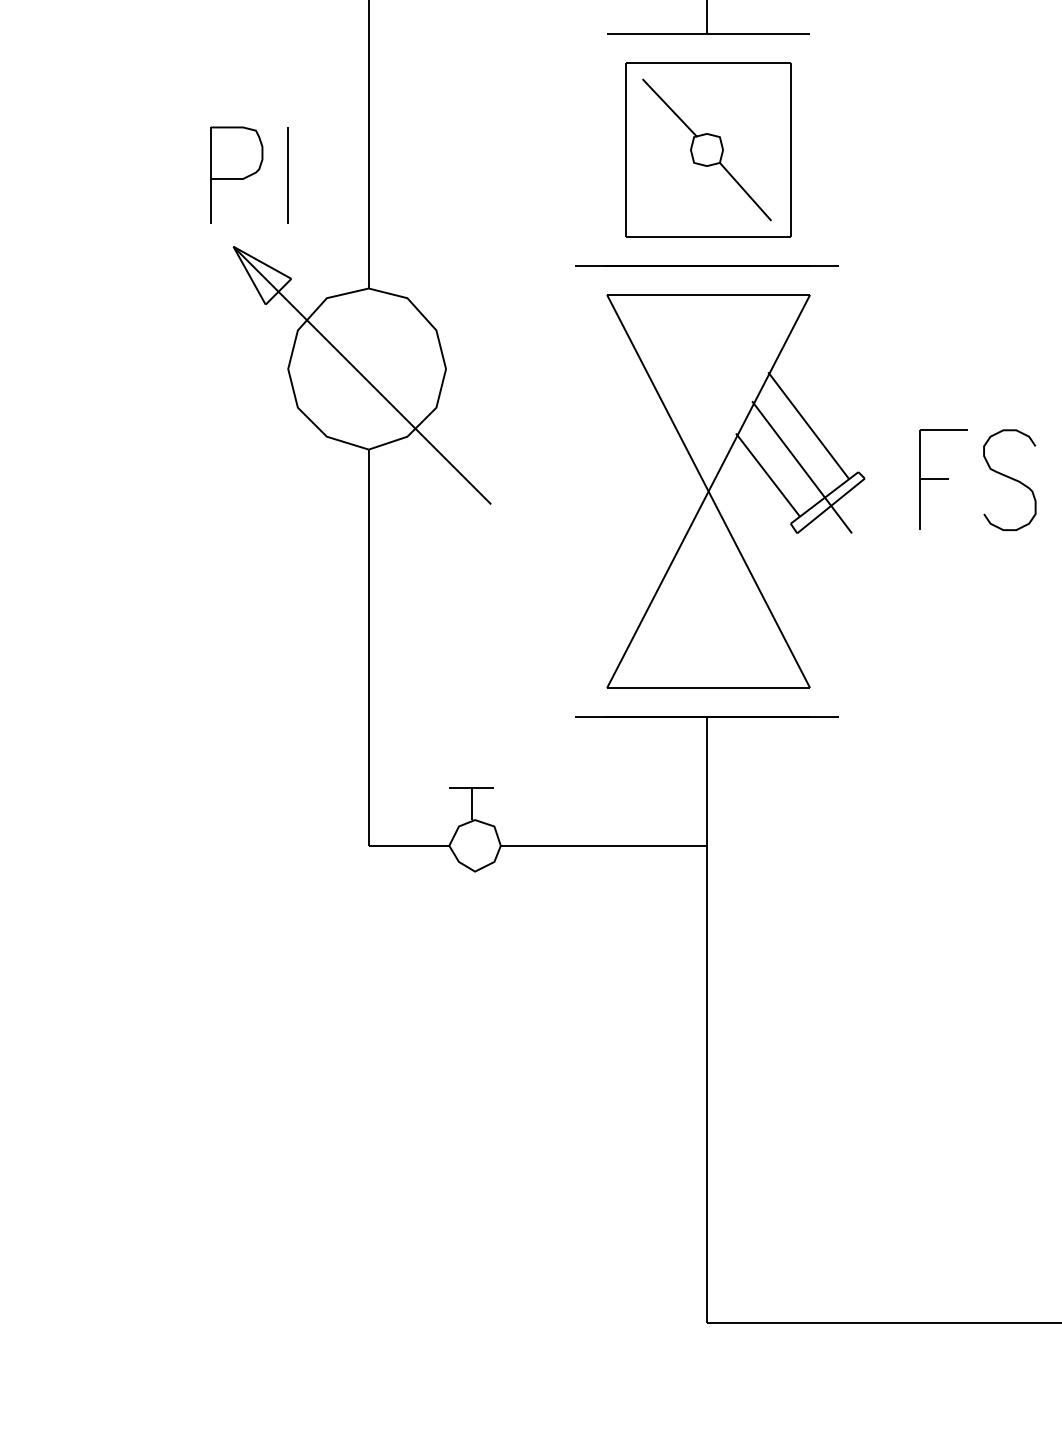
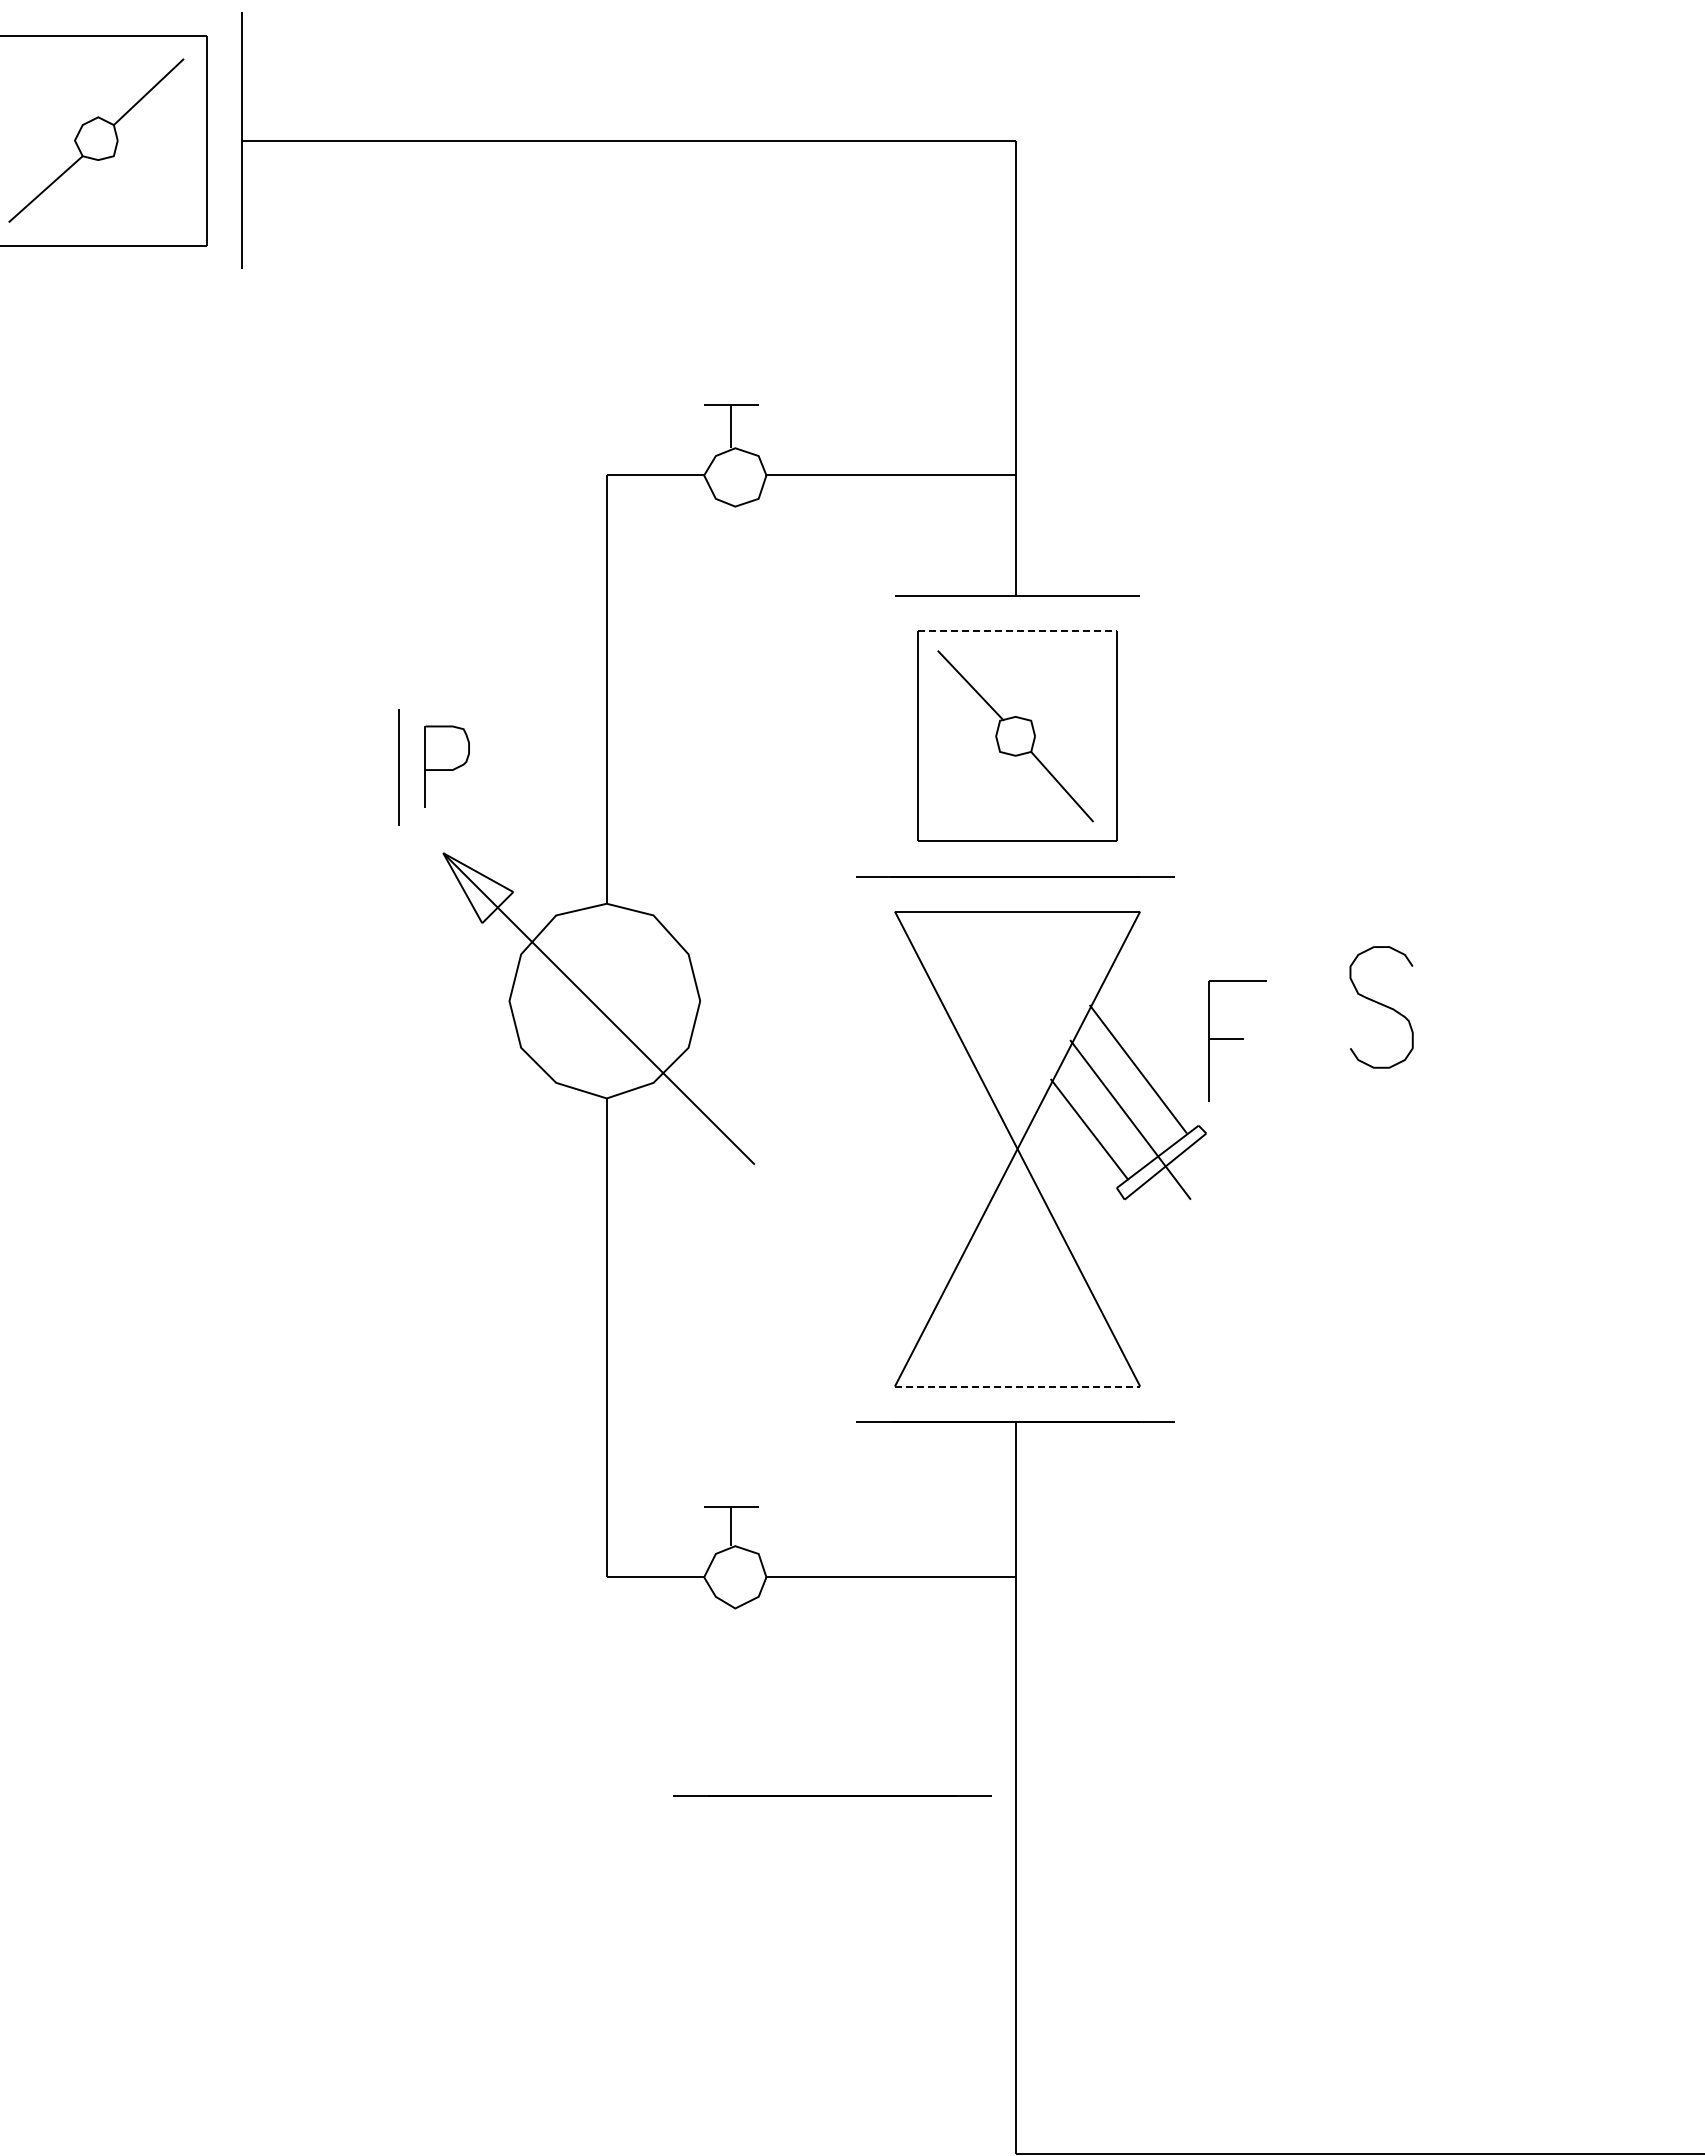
line: (709, 63) -> (1018, 631), solid -> dashed
part: (236, 174) -> (447, 766), size x0.7
line: (287, 175) -> (398, 767), moved
curve: (1009, 478) -> (1381, 1005), moved
part: (943, 479) -> (1237, 1040), moved
line: (708, 687) -> (1017, 1386), solid -> dashed
line: (555, 1026) -> (832, 1795), added

